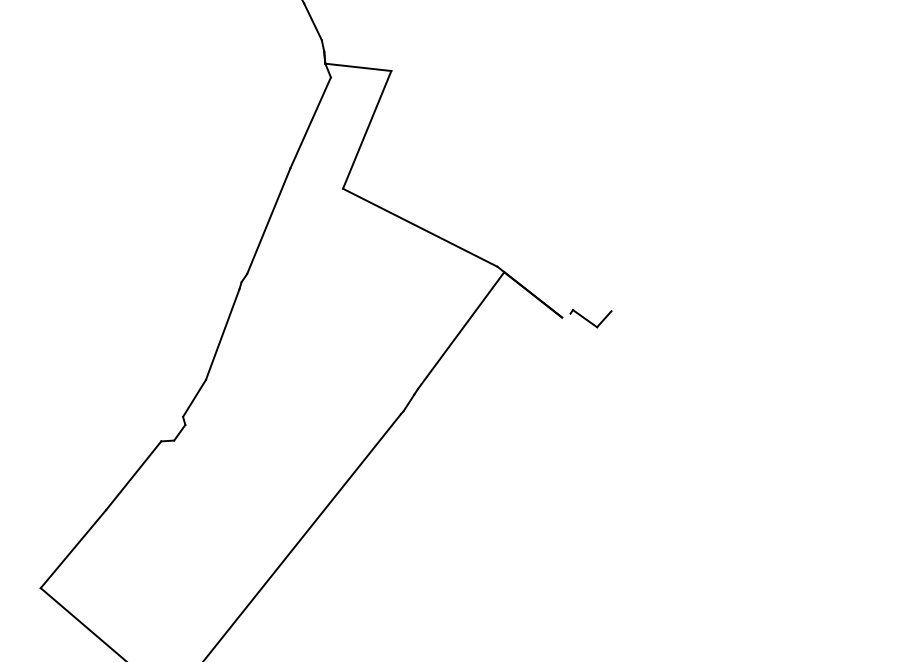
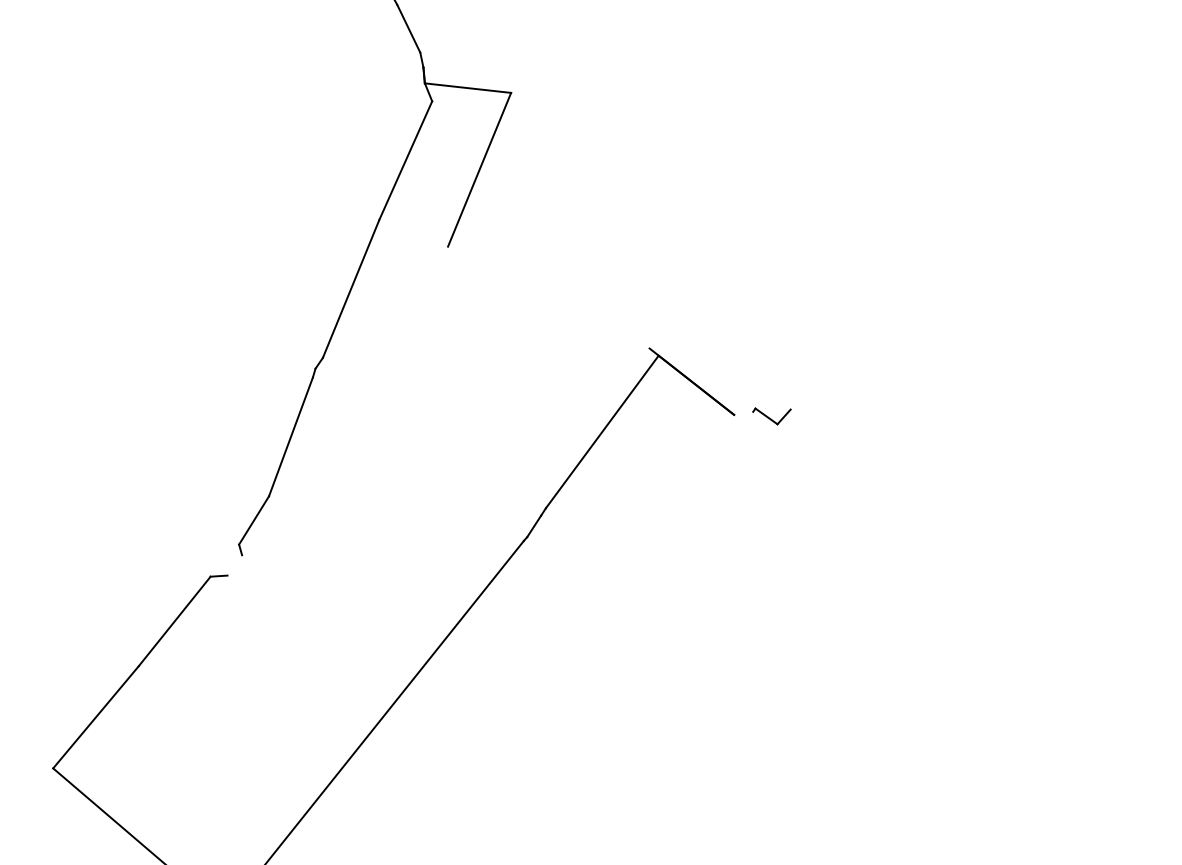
line: (419, 227) -> (548, 297), removed
part: (590, 318) -> (771, 416), size x0.7
line: (179, 432) -> (234, 565), removed

